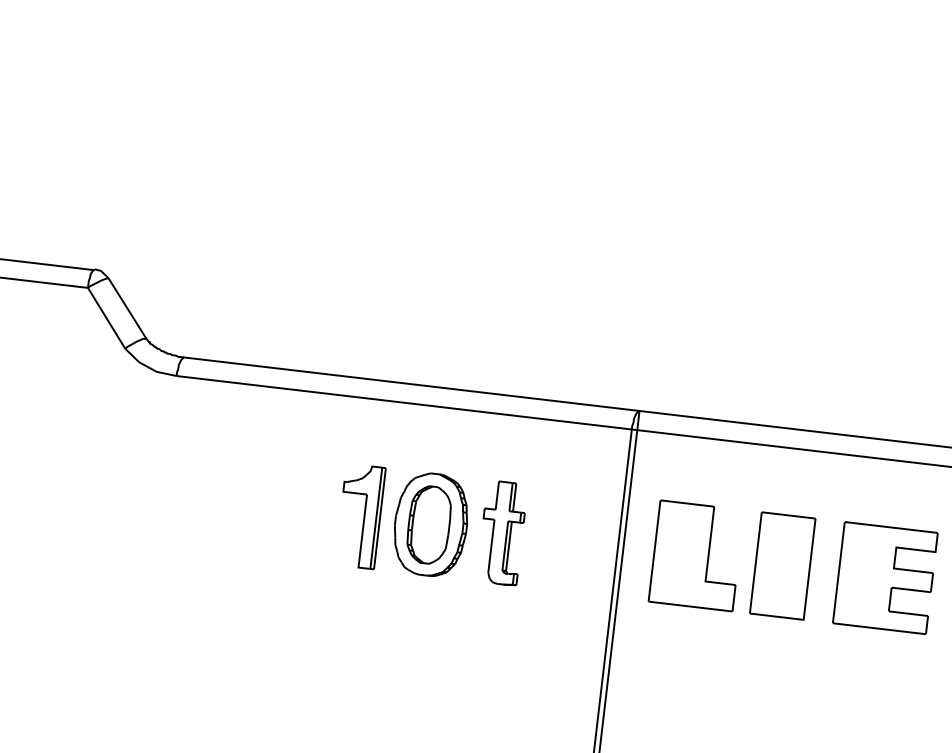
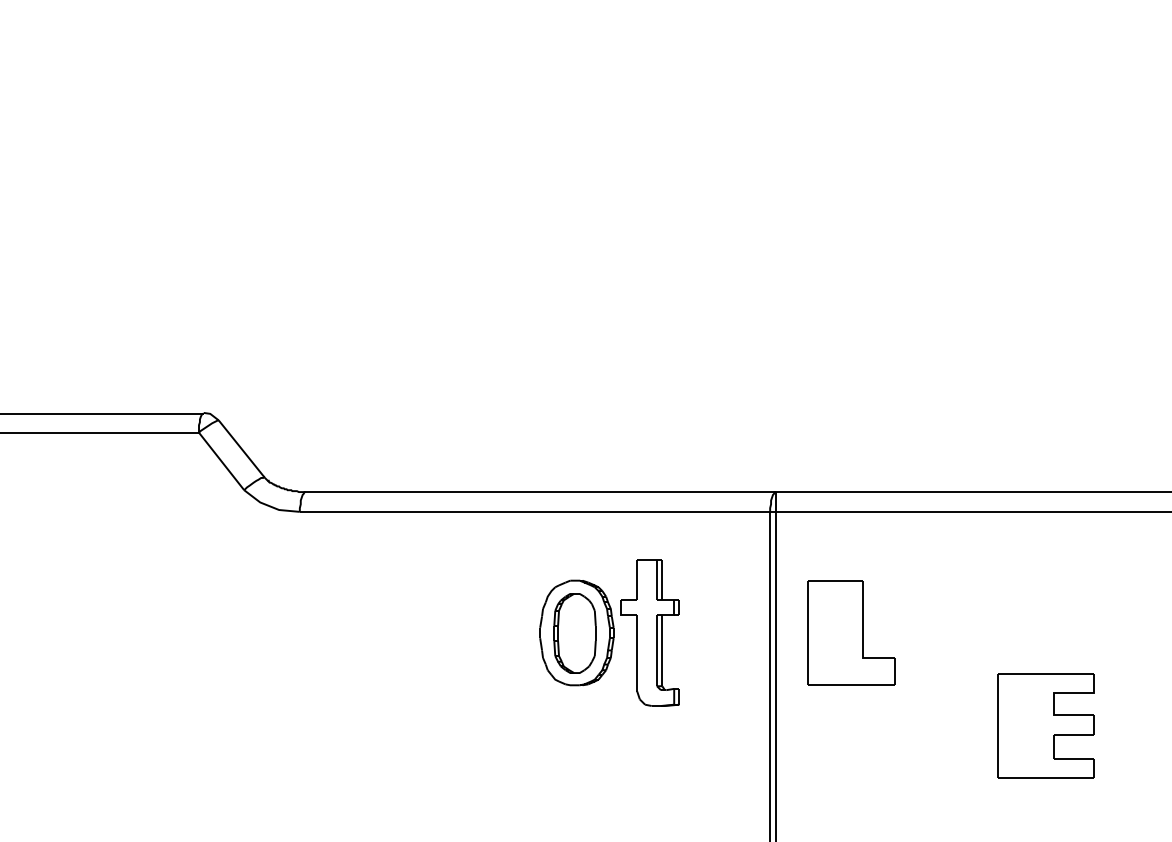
part: (360, 515) -> (503, 632), removed
part: (502, 533) -> (650, 633), size x1.4
part: (782, 565) -> (939, 632), removed
part: (884, 577) -> (1045, 725), moved

